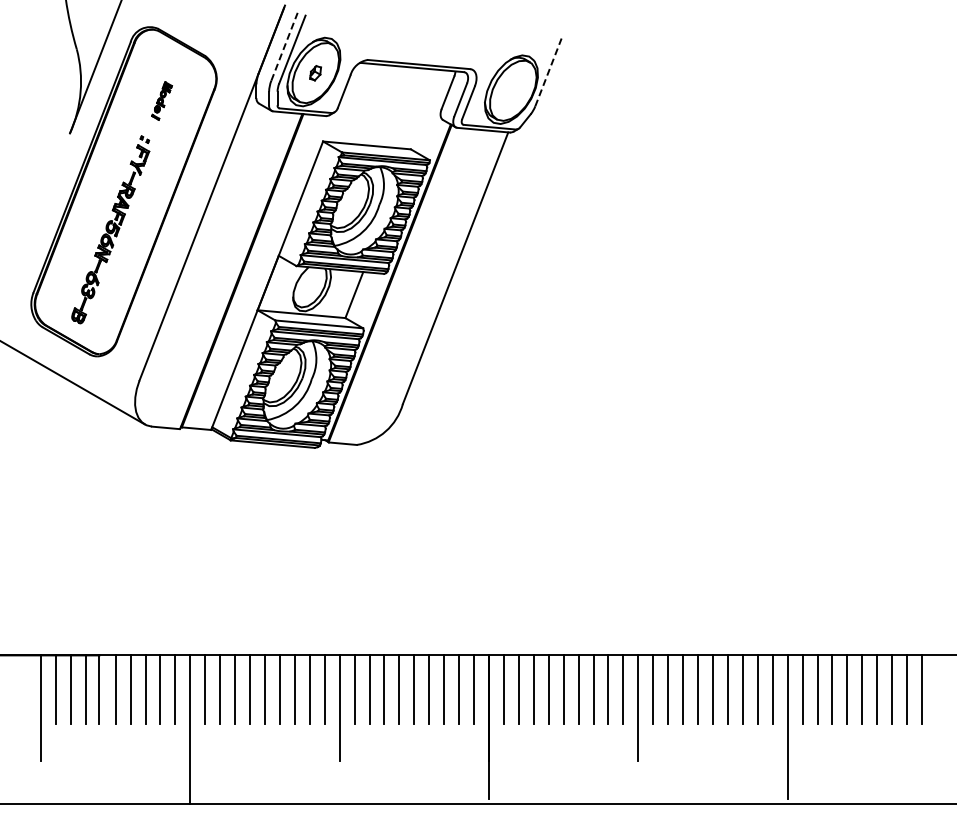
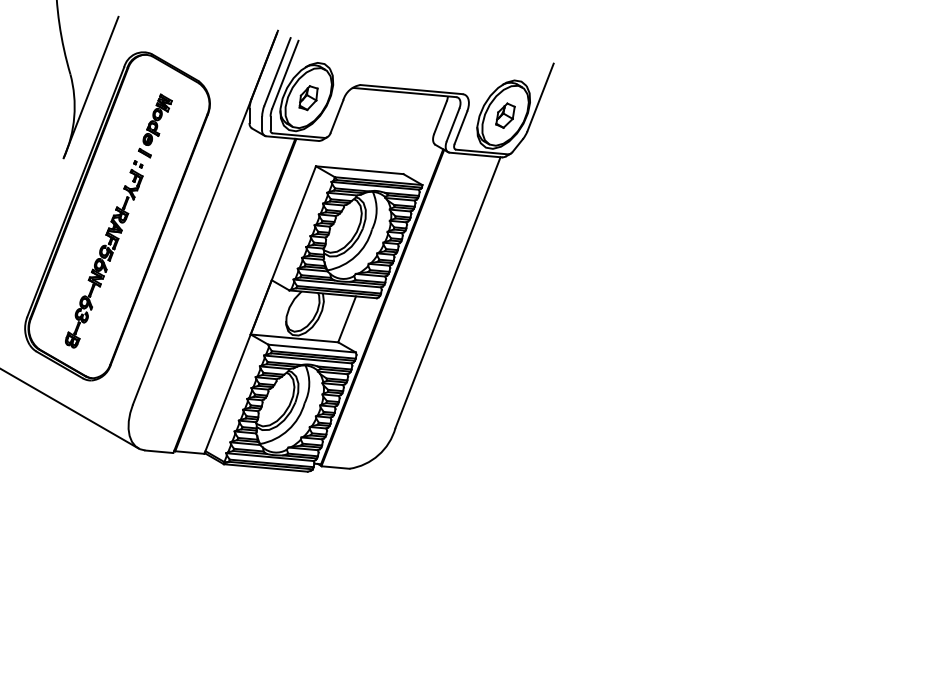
line: (284, 46) -> (277, 71), dashed -> solid
line: (548, 71) -> (540, 96), dashed -> solid
part: (315, 73) -> (308, 98), size x1.67
part: (513, 90) -> (505, 115), added
part: (161, 100) -> (154, 125), size x1.67

